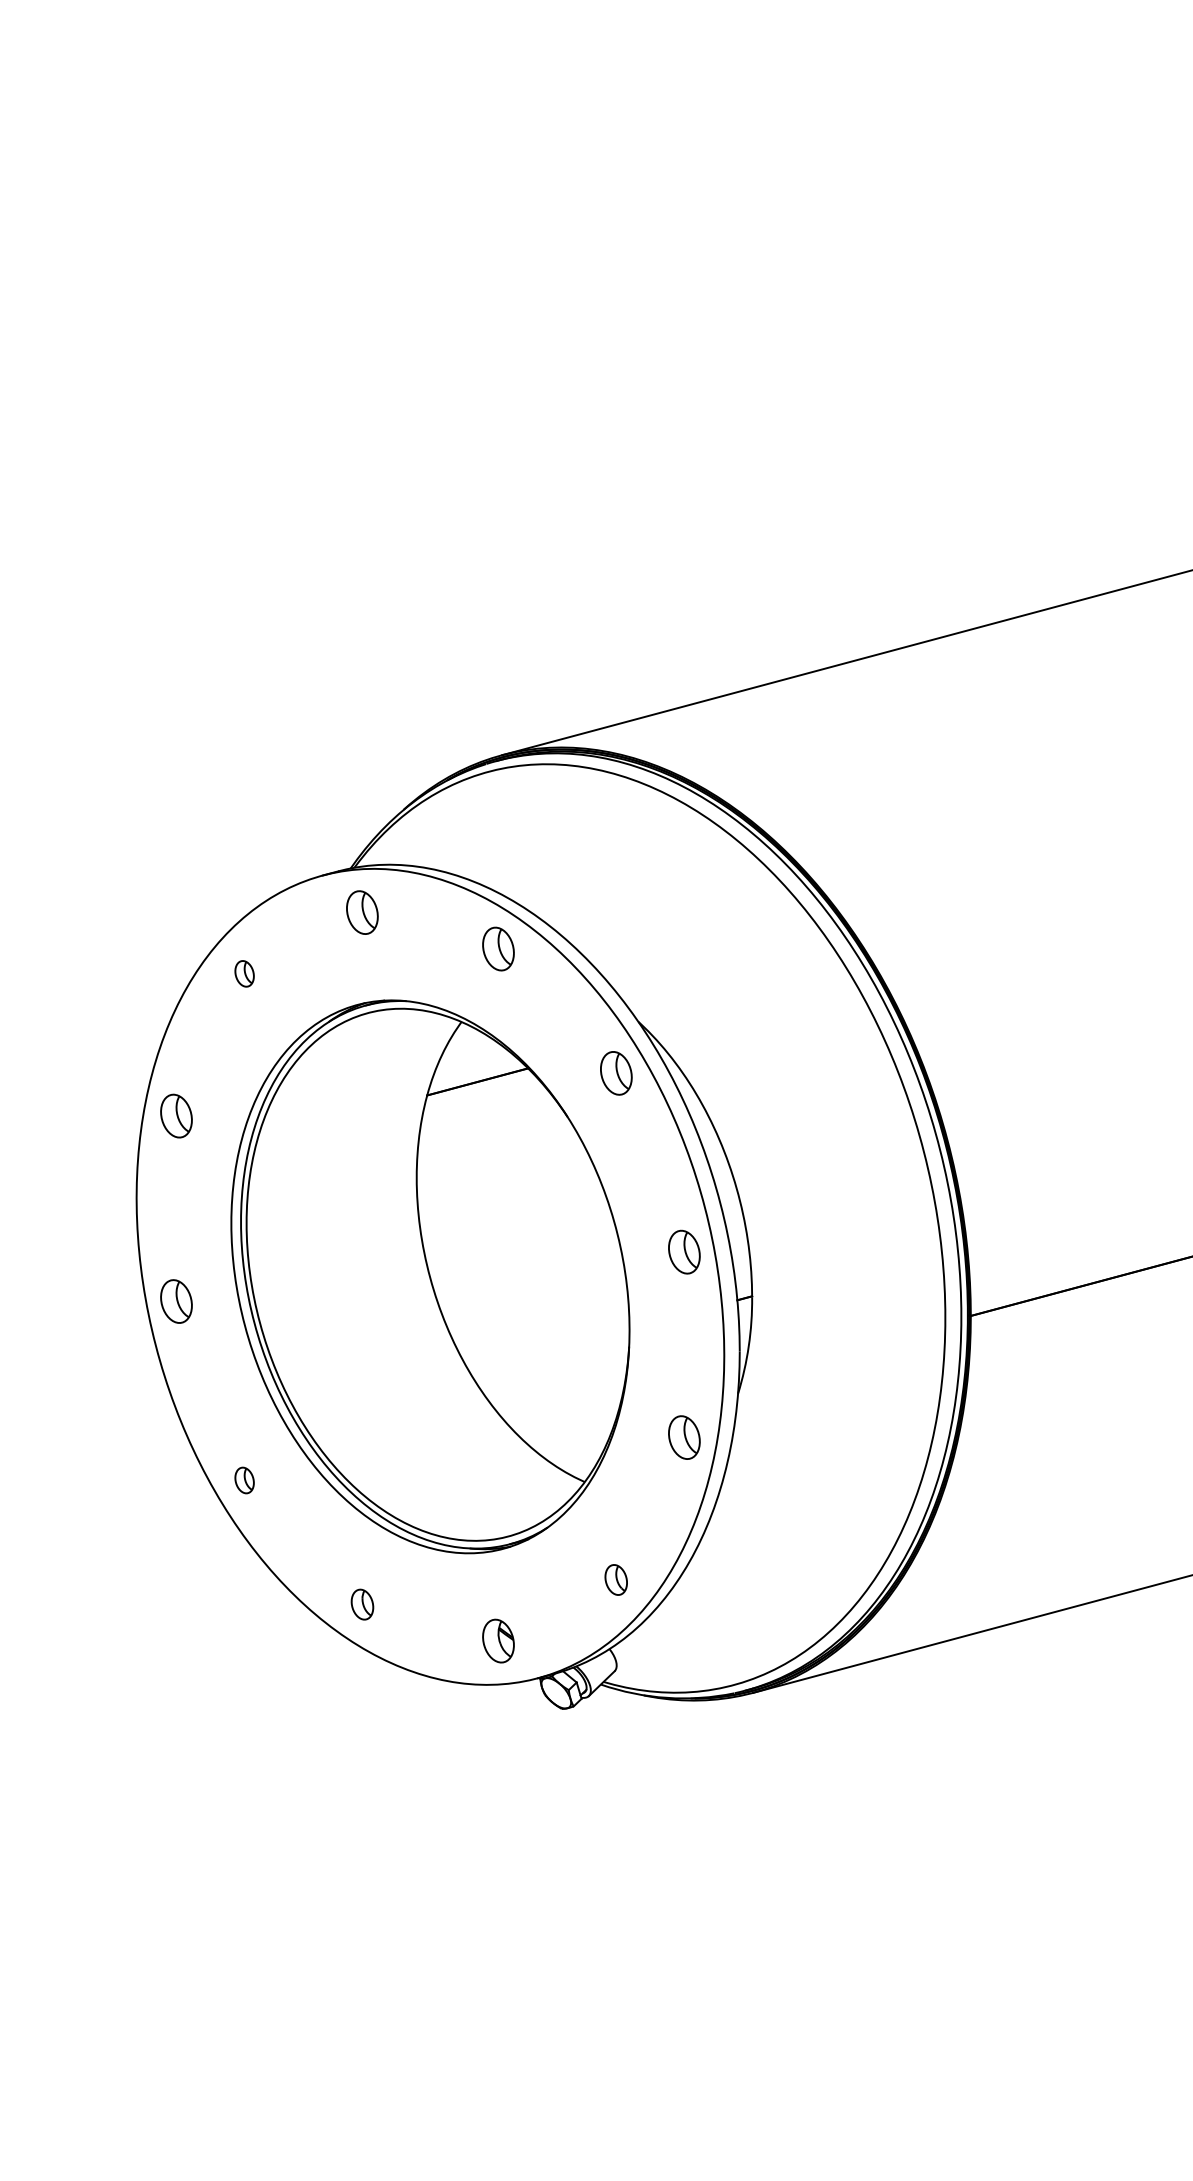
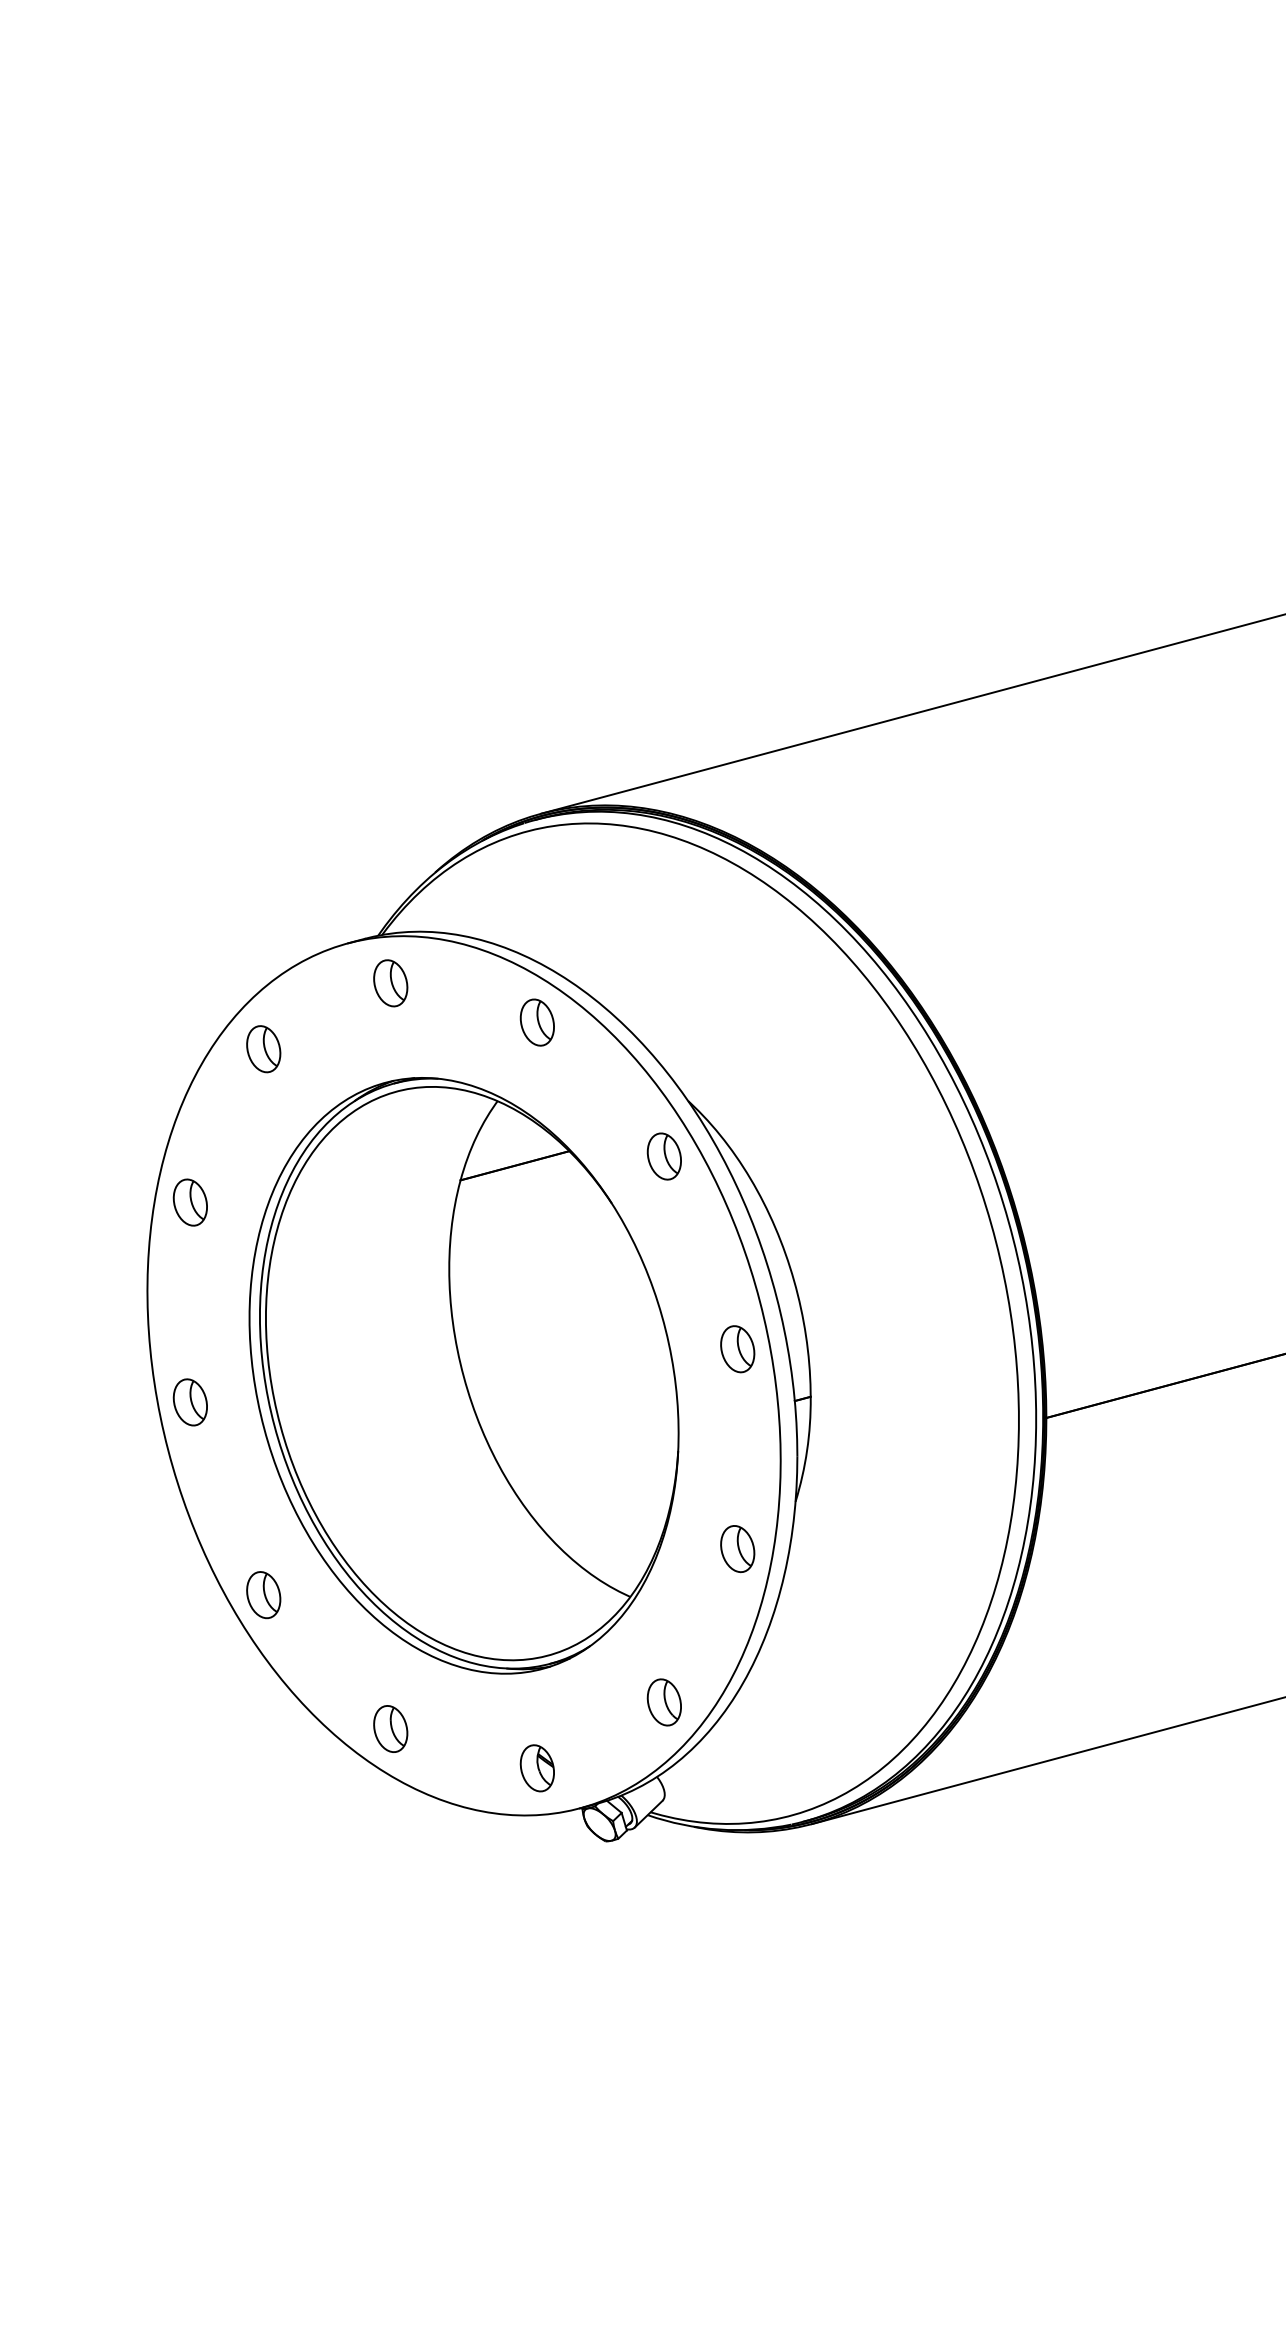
part: (244, 974) -> (263, 1049), size x1.67
part: (244, 1480) -> (263, 1595), size x1.67
part: (615, 1580) -> (663, 1702), size x1.43
part: (362, 1604) -> (390, 1728), size x1.43

